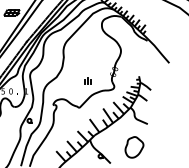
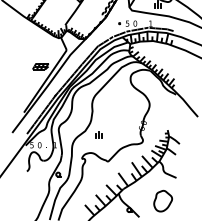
part: (86, 80) -> (98, 134), moved

